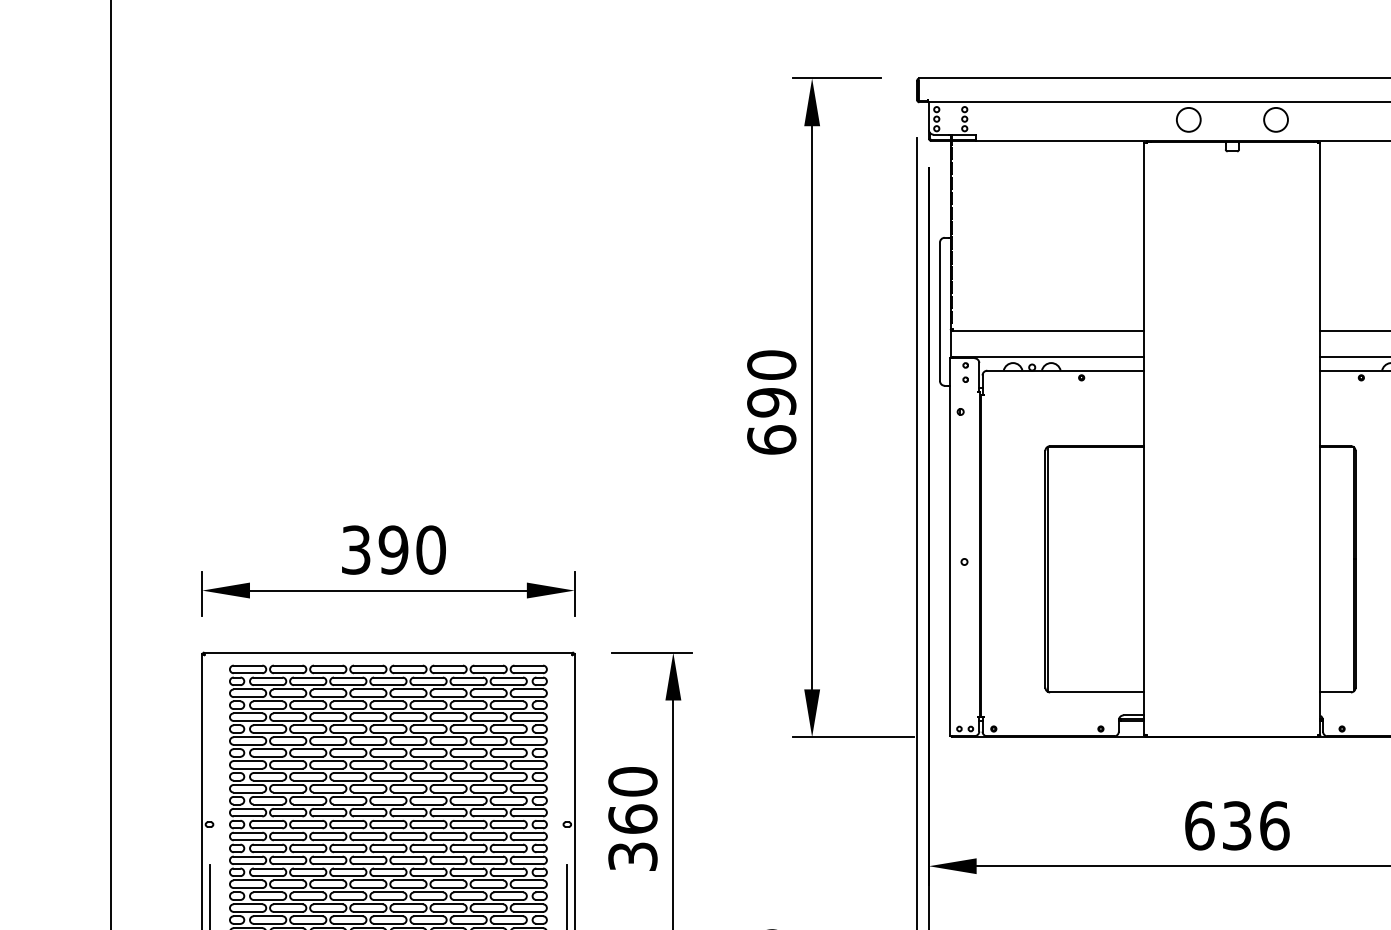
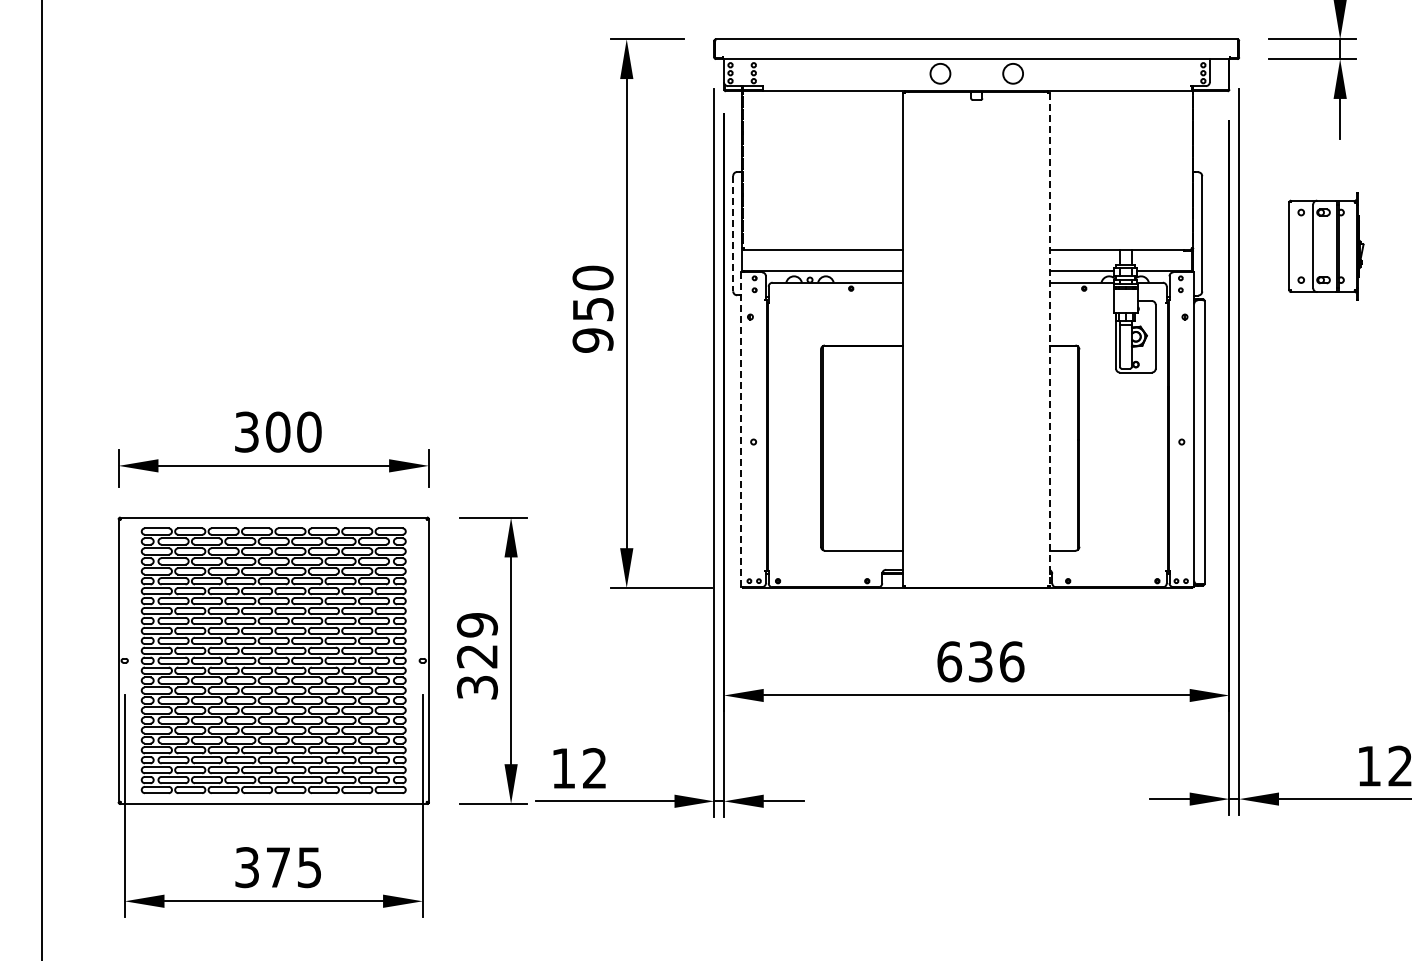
line: (940, 311) -> (733, 233), solid -> dashed
text: (771, 420) -> (592, 324), 690 -> 950
line: (1320, 440) -> (1050, 340), solid -> dashed
line: (949, 546) -> (741, 429), solid -> dashed
text: (392, 549) -> (277, 431), 390 -> 300
text: (633, 800) -> (477, 640), 360 -> 329

